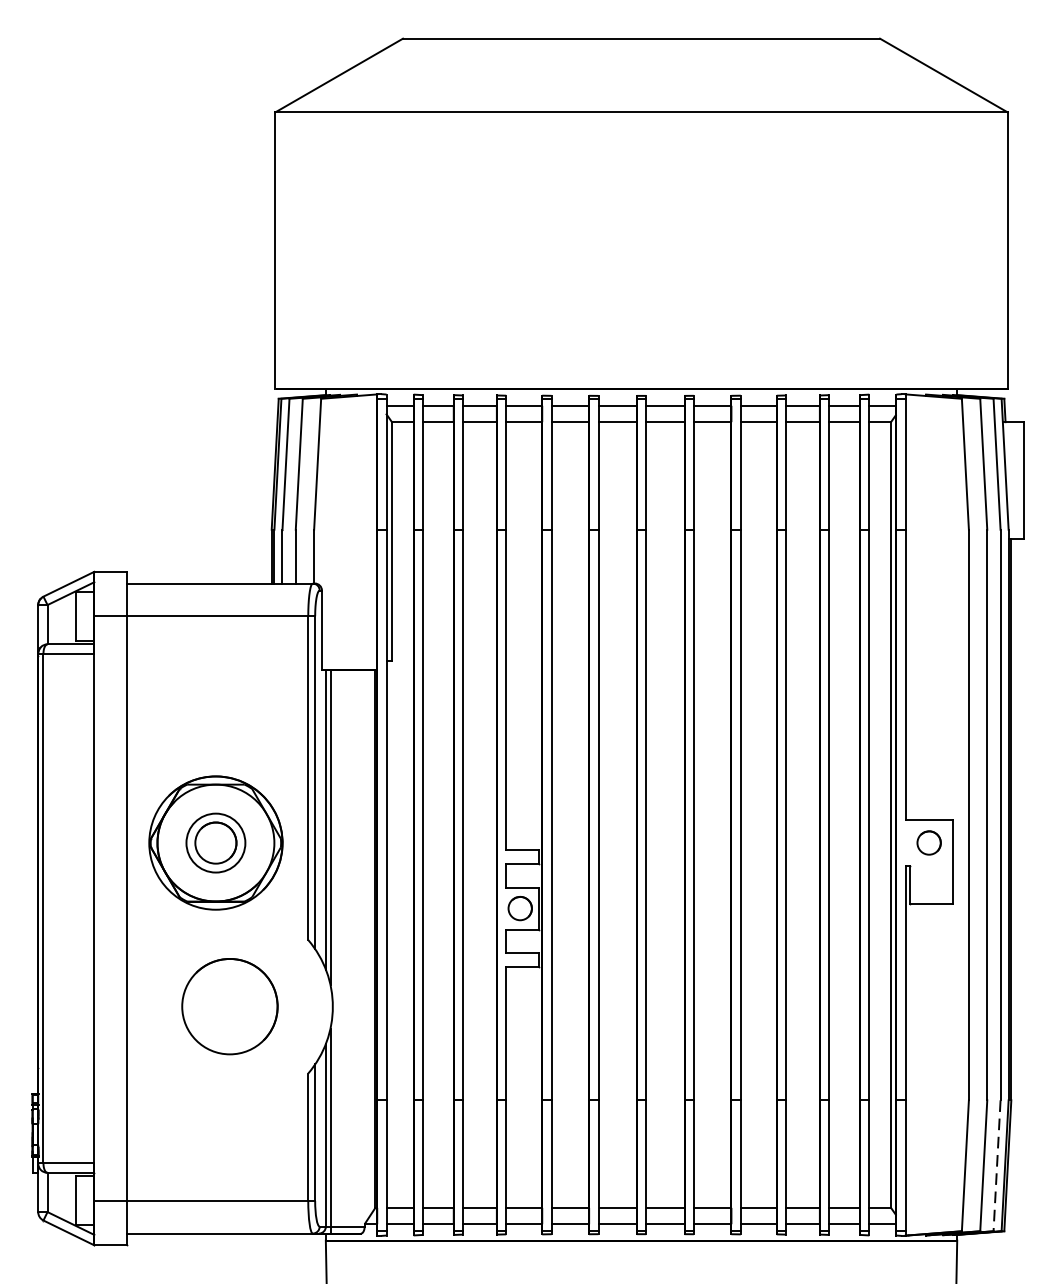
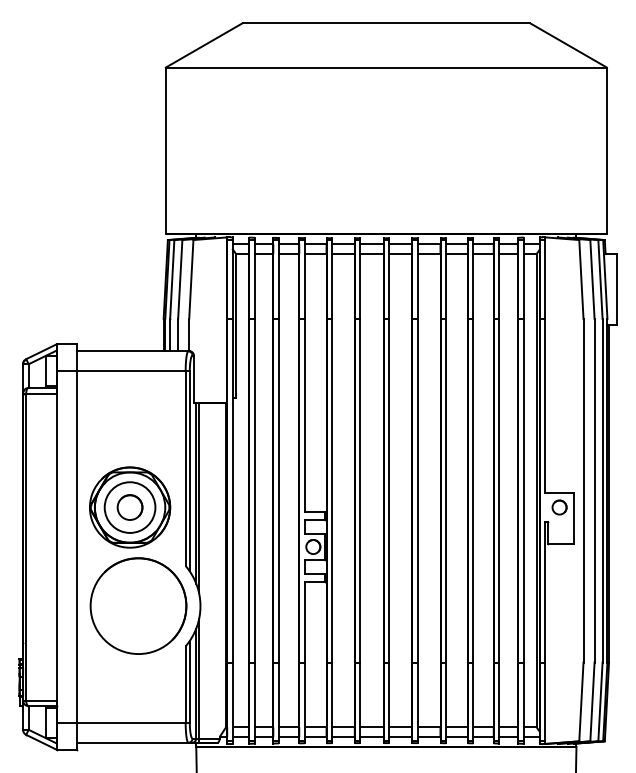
circle: (214, 842) -> (129, 507), size x1.43
part: (229, 1005) -> (138, 605), size x1.67
line: (997, 1166) -> (600, 702), dashed -> solid

